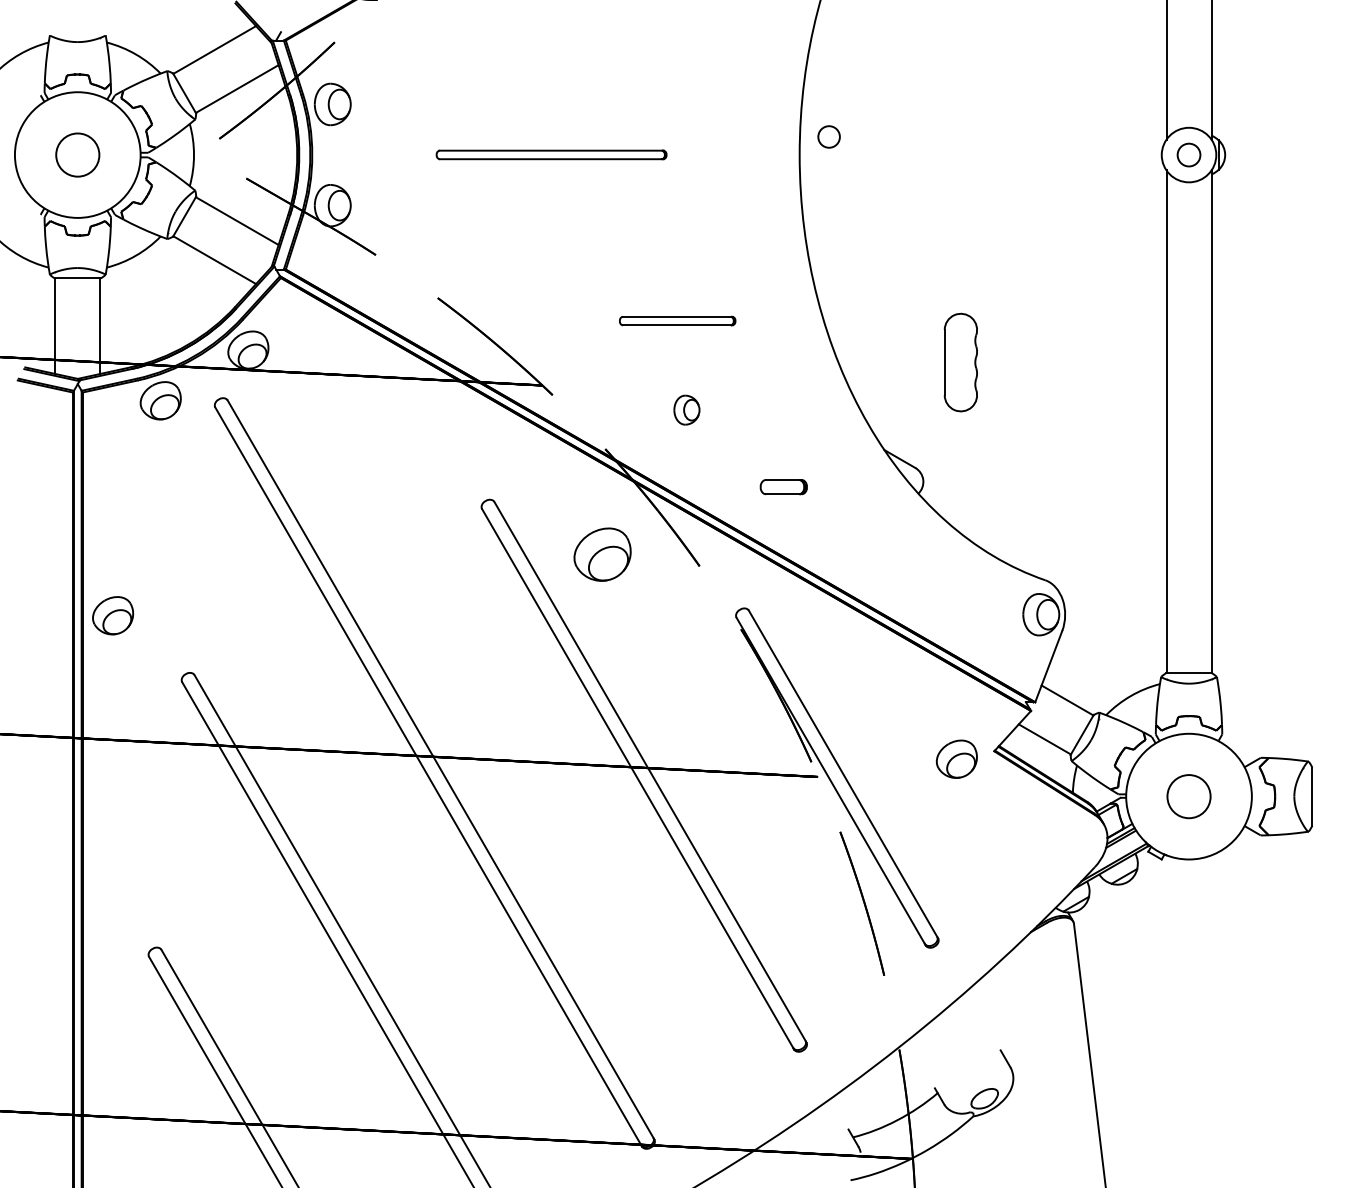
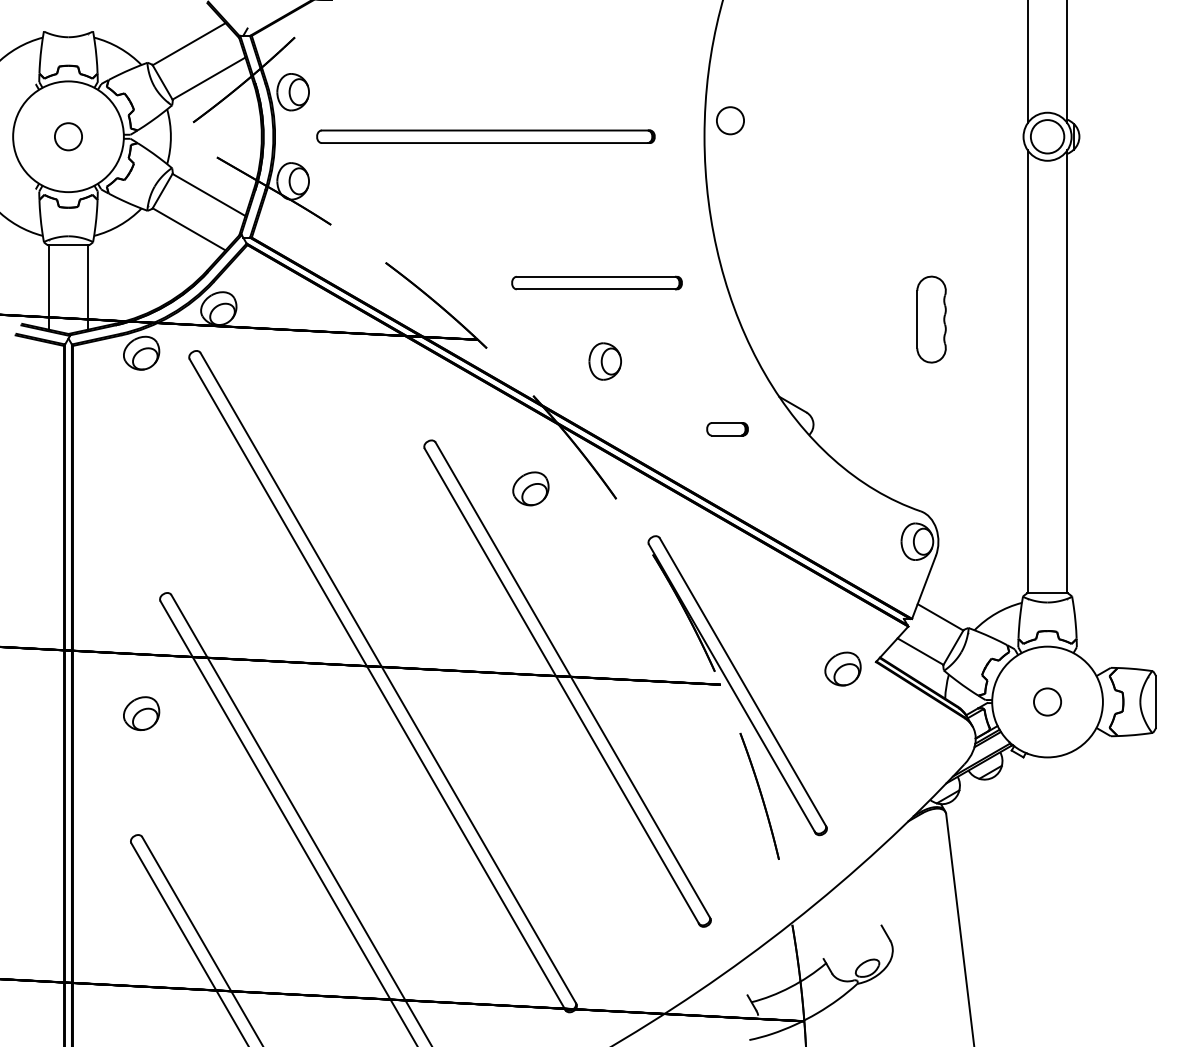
circle: (829, 136) -> (730, 120), size x1.43
circle: (77, 154) -> (68, 136), size x0.71
part: (551, 154) -> (485, 136), size x1.67
circle: (1188, 154) -> (1047, 136), size x1.67
part: (677, 320) -> (596, 282), size x1.67
part: (960, 362) -> (931, 319), moved
part: (686, 410) -> (604, 361), size x1.43
part: (783, 487) -> (727, 429), moved
part: (602, 554) -> (530, 488), size x0.71
part: (112, 615) -> (141, 713), moved
circle: (1188, 796) -> (1047, 701), size x0.71

